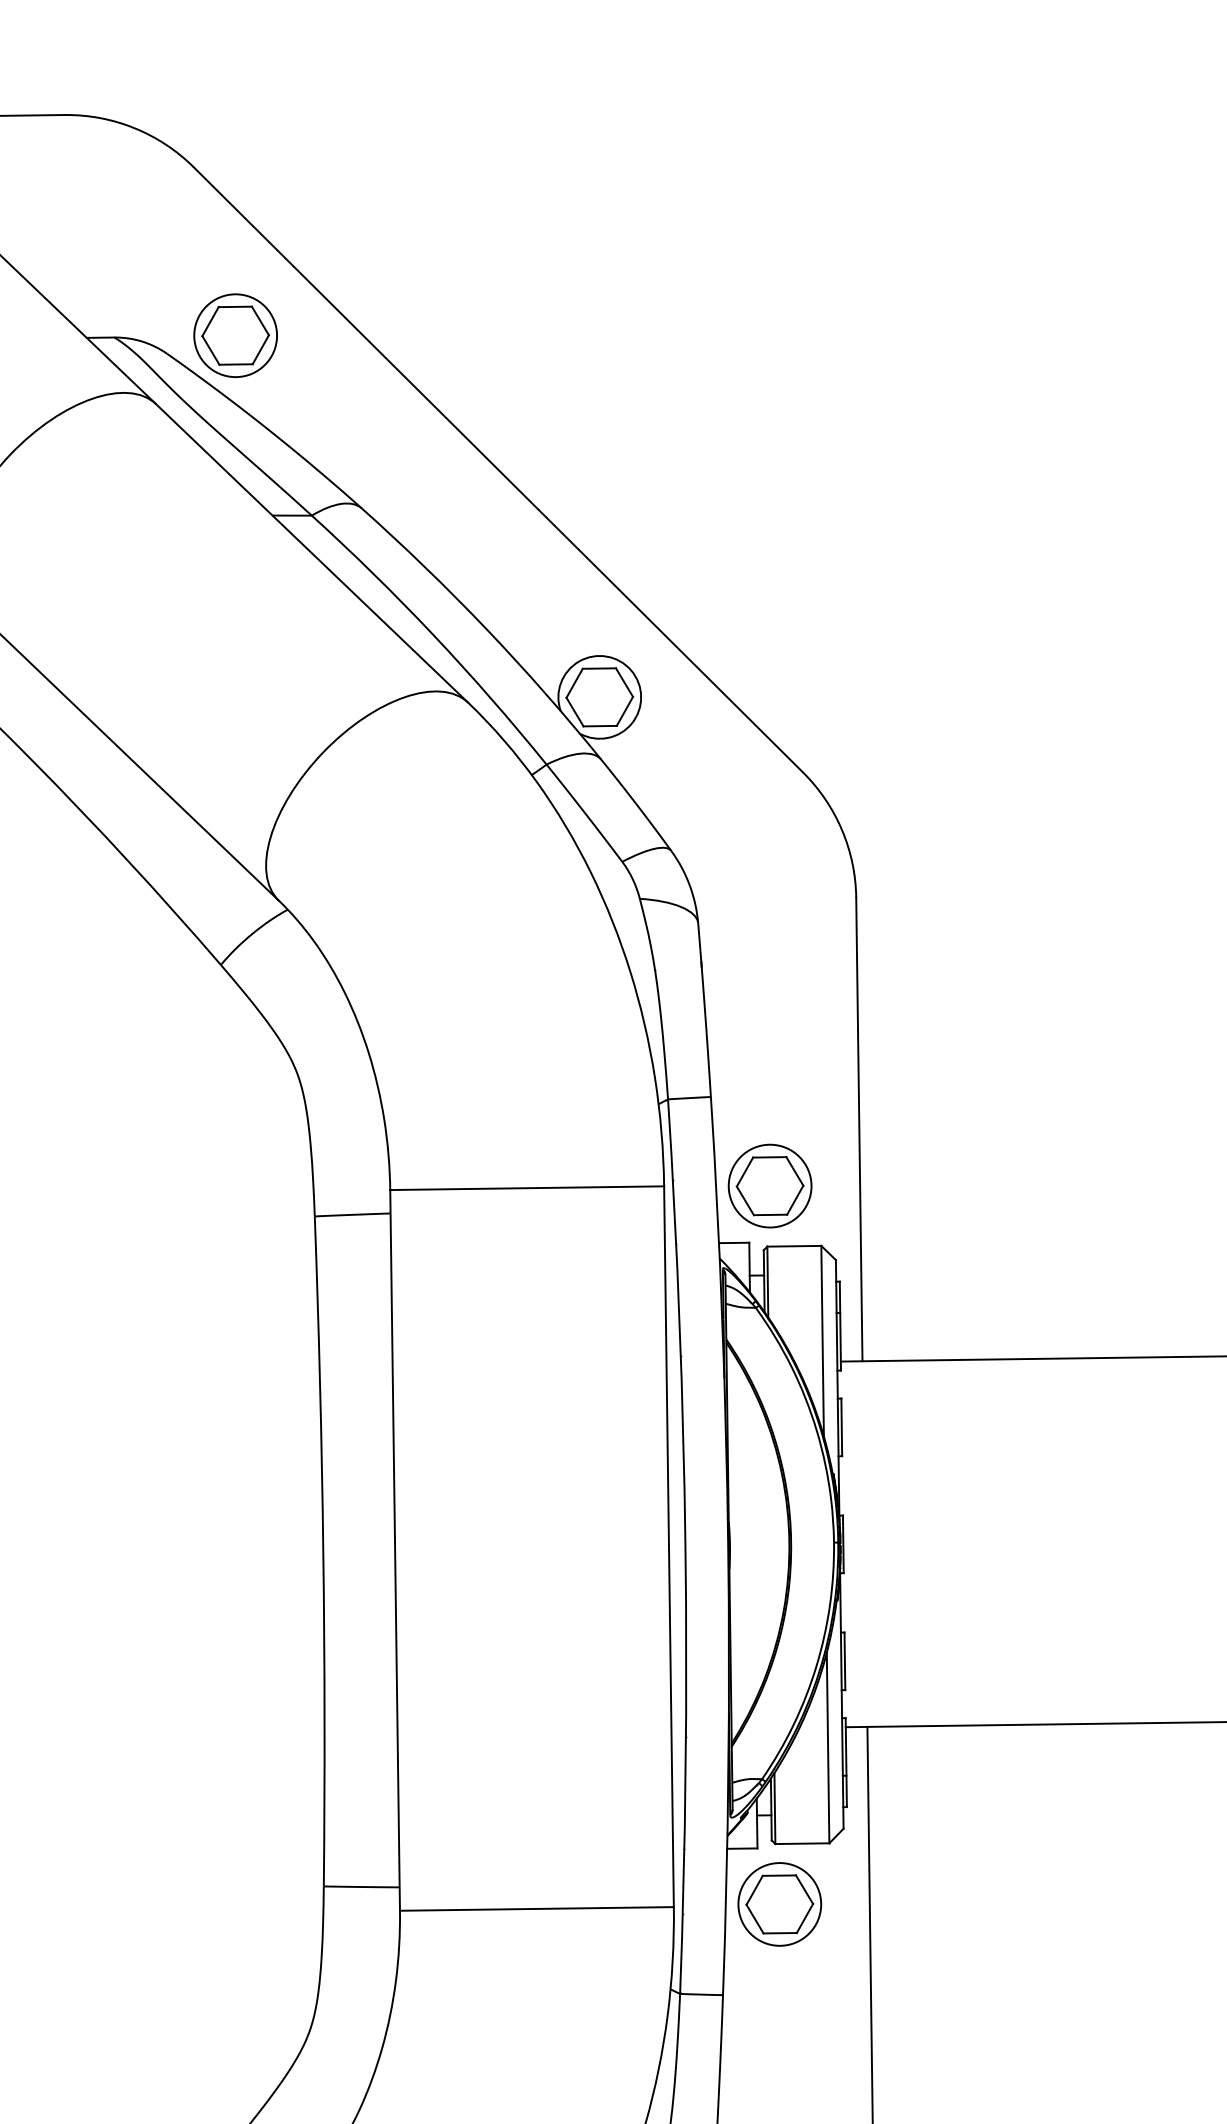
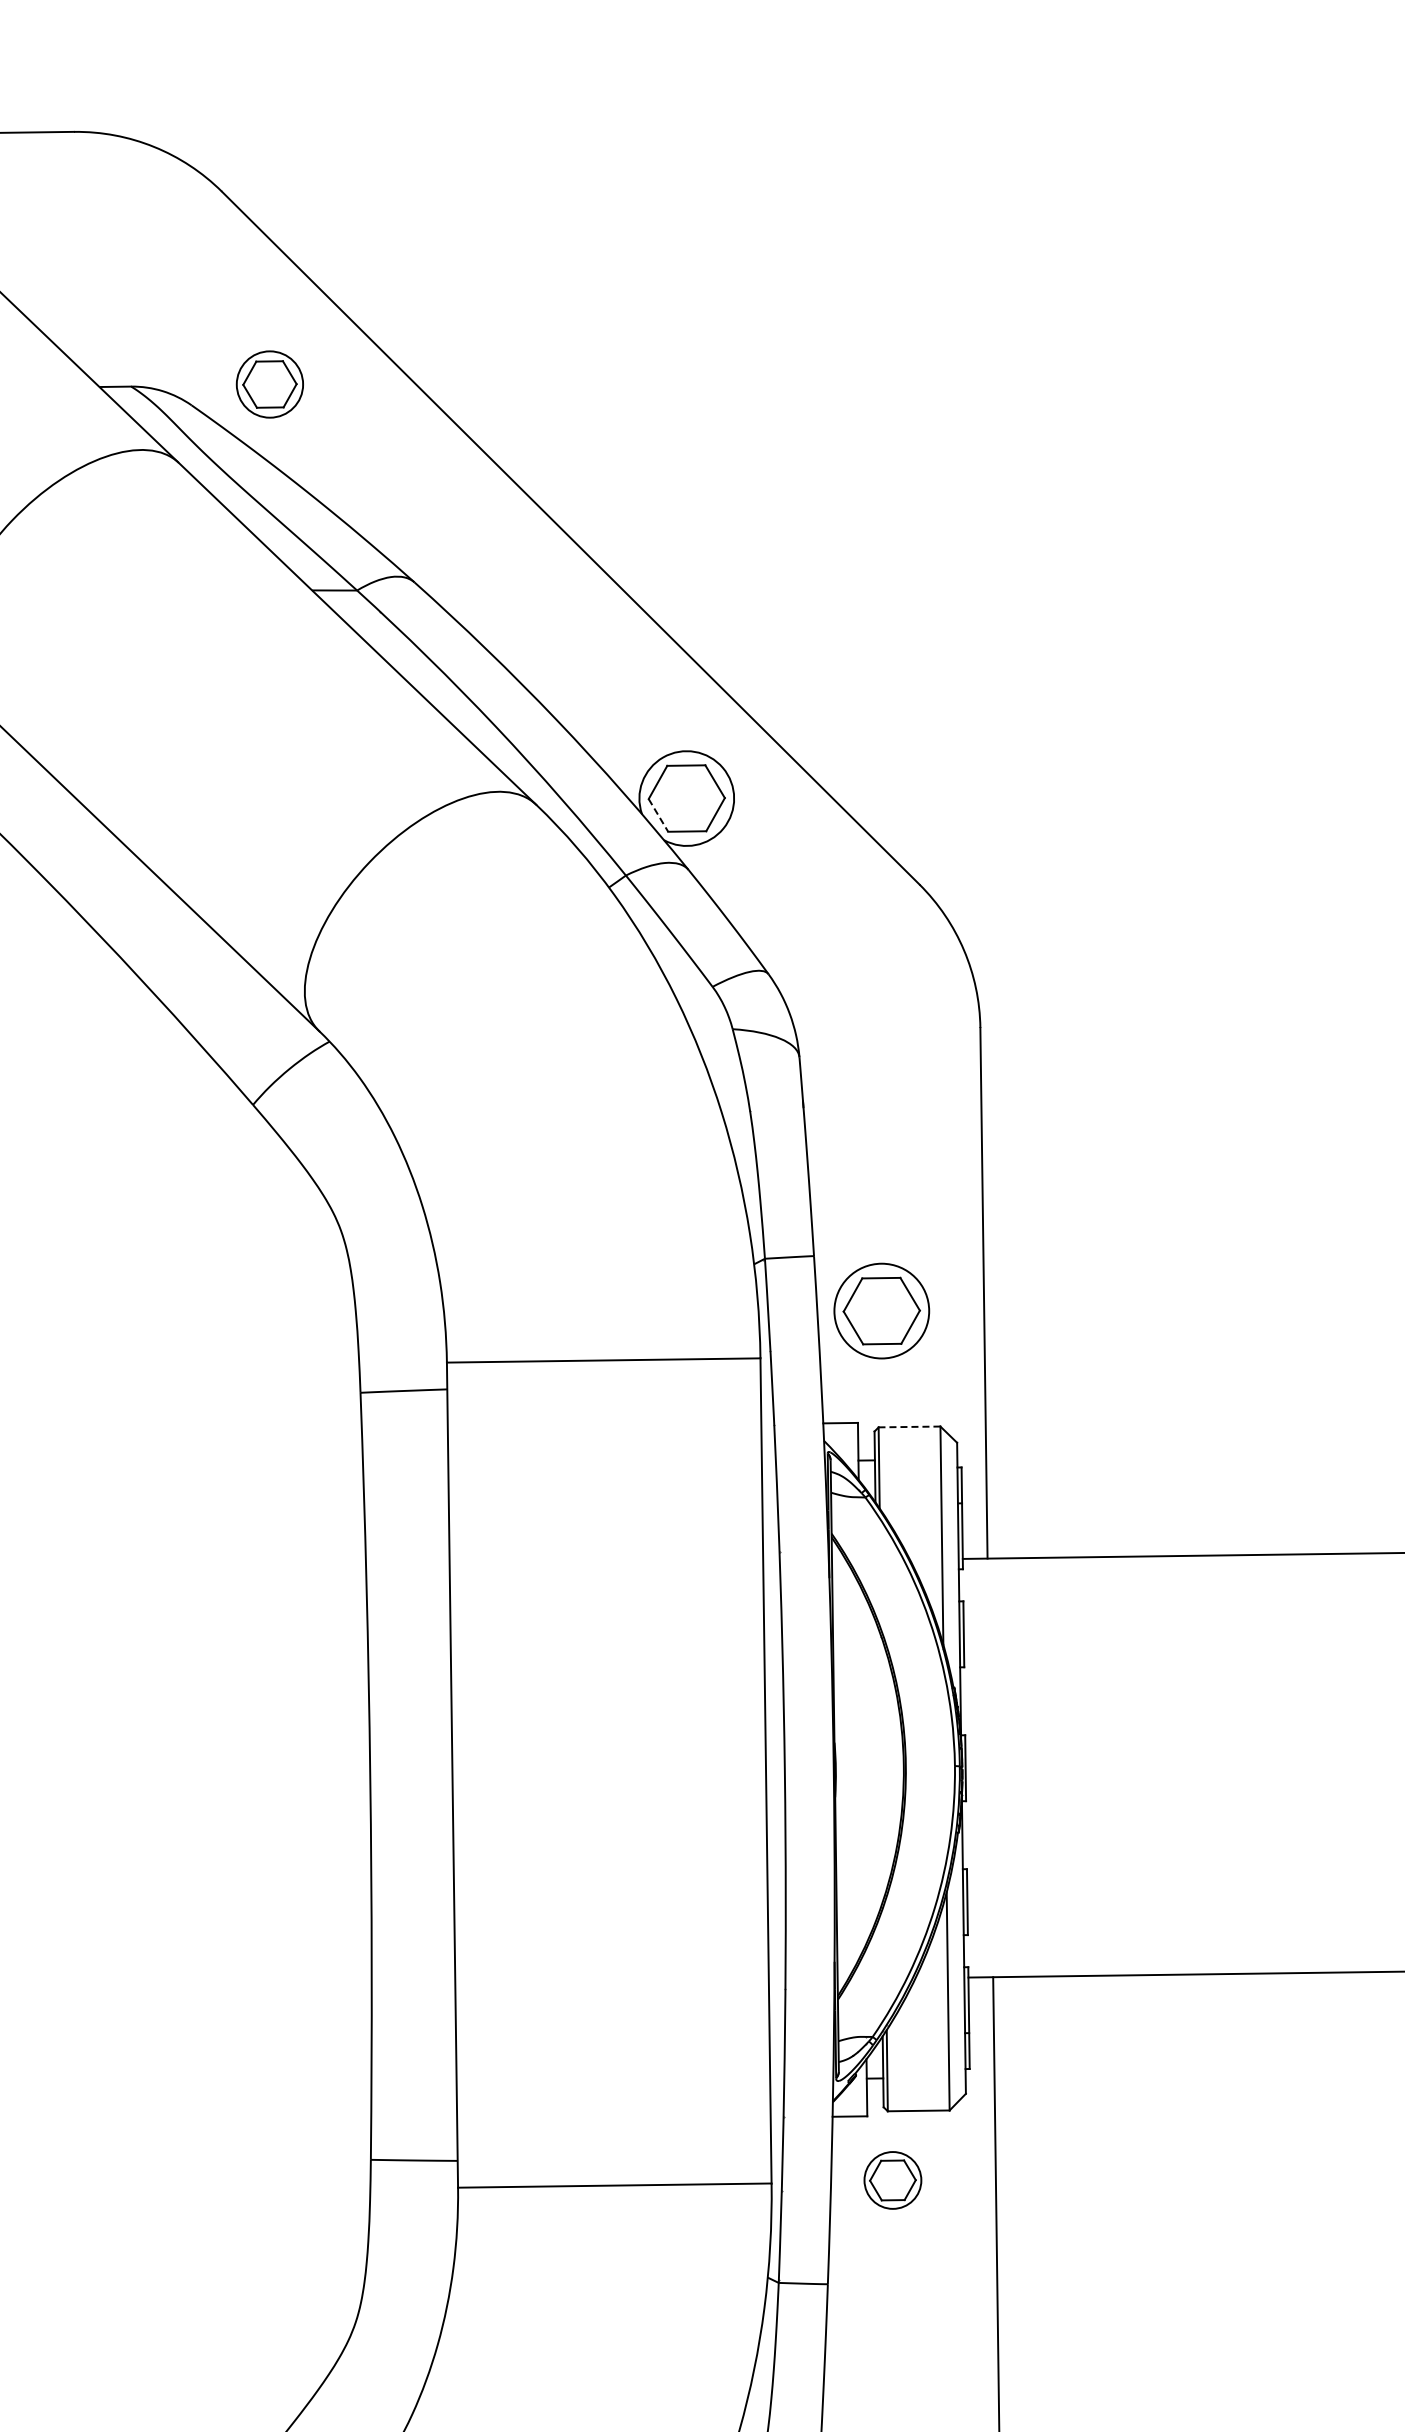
part: (235, 335) -> (269, 384), size x0.7
line: (575, 712) -> (658, 815), solid -> dashed
part: (769, 1185) -> (881, 1310), moved
line: (794, 1245) -> (909, 1426), solid -> dashed
part: (779, 1904) -> (892, 2180), size x0.6

